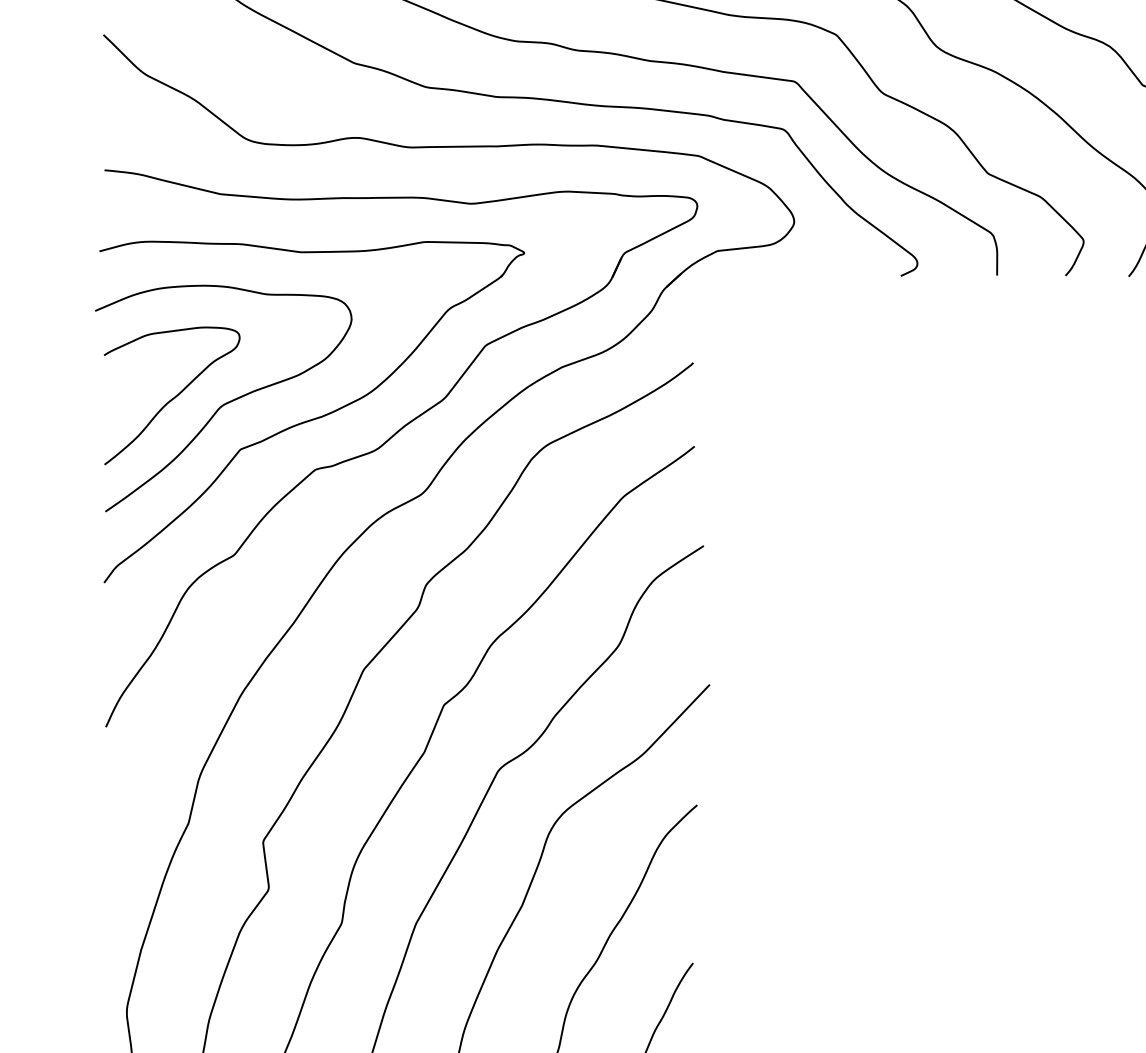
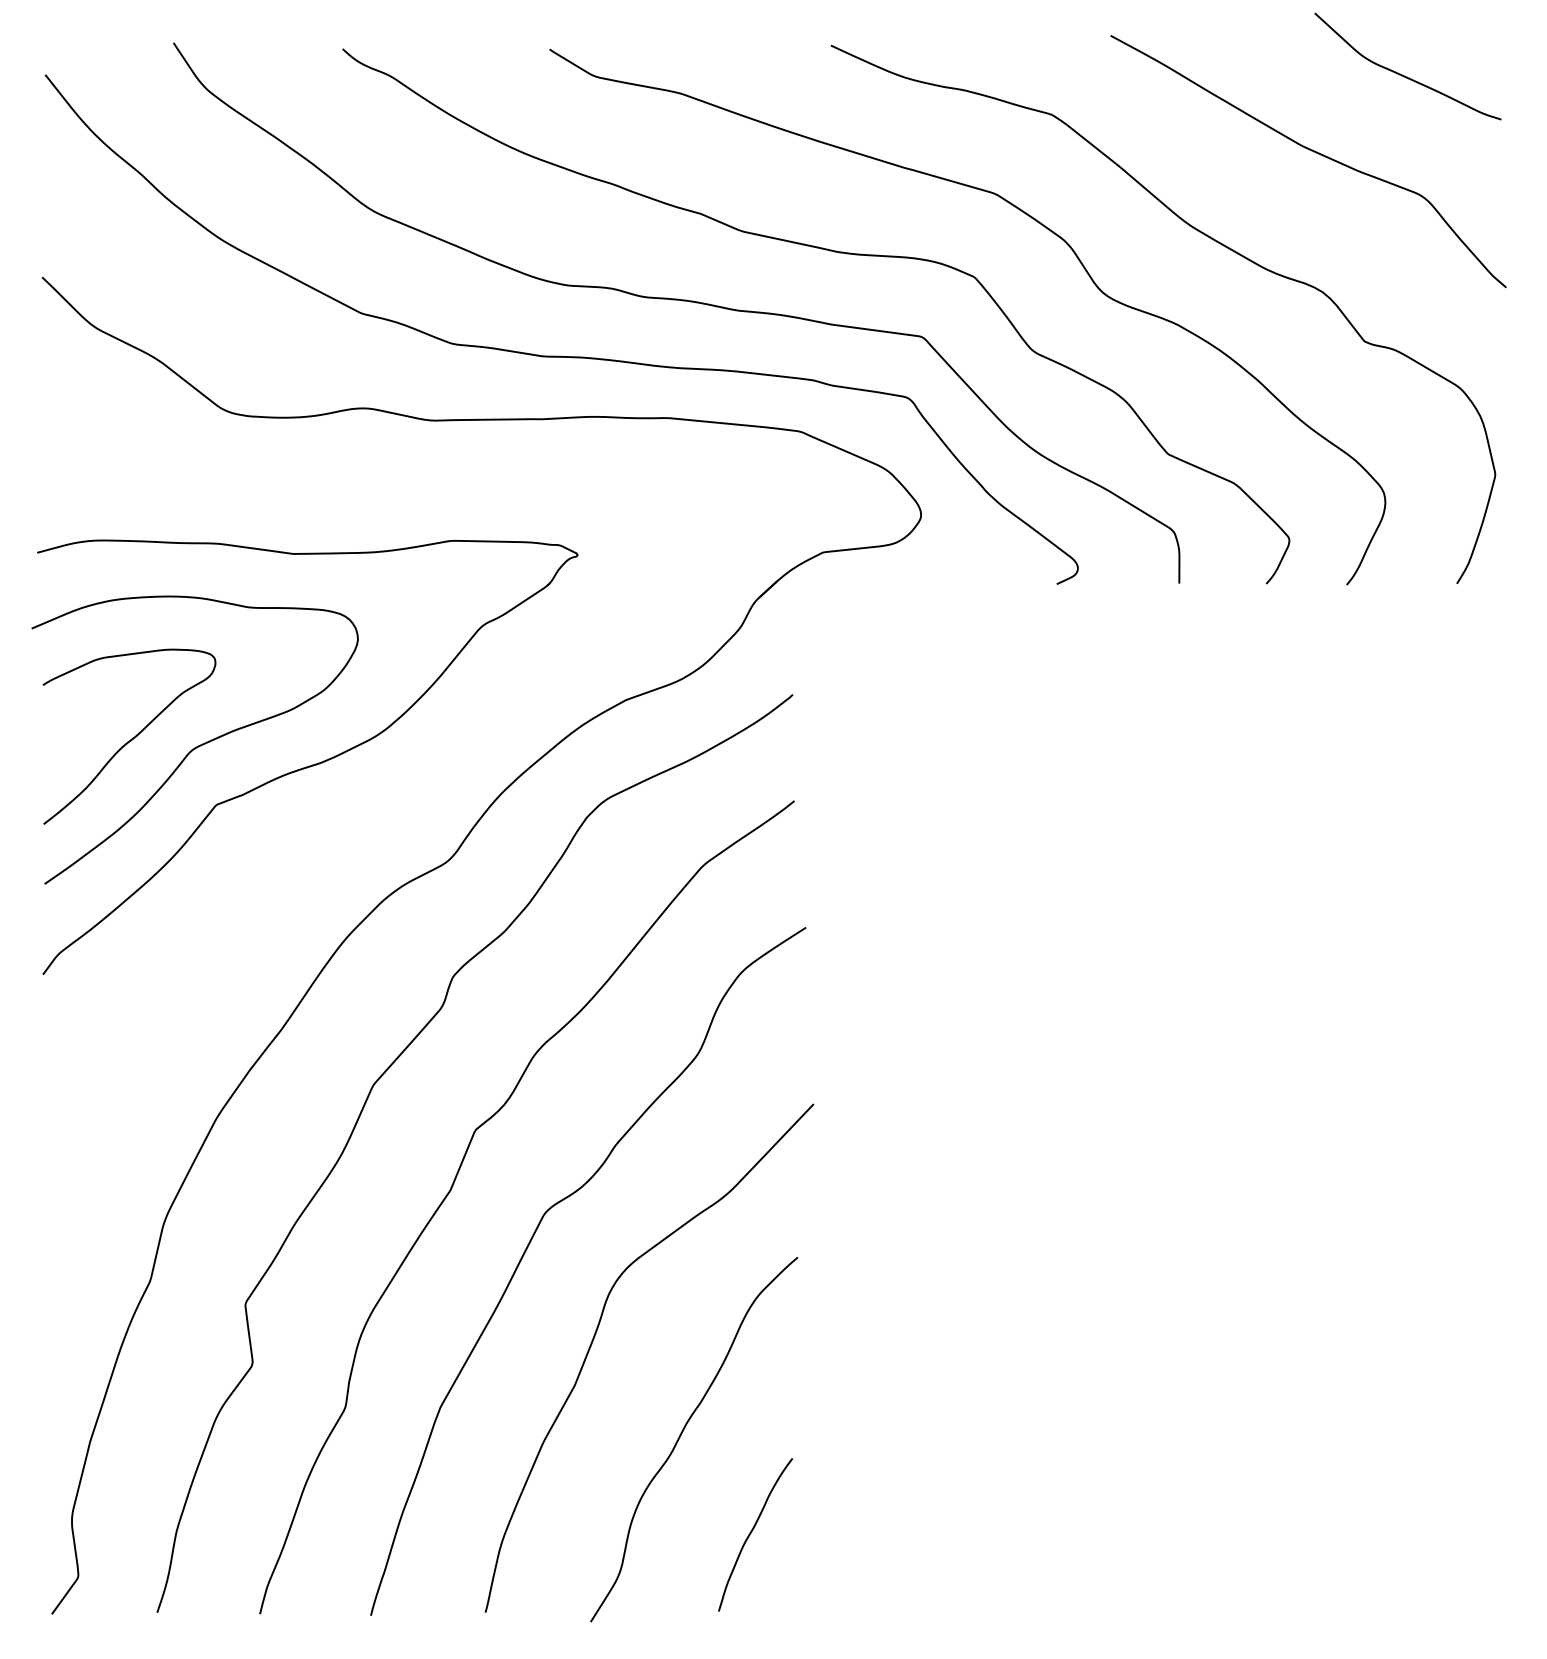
part: (392, 437) -> (410, 789), removed

